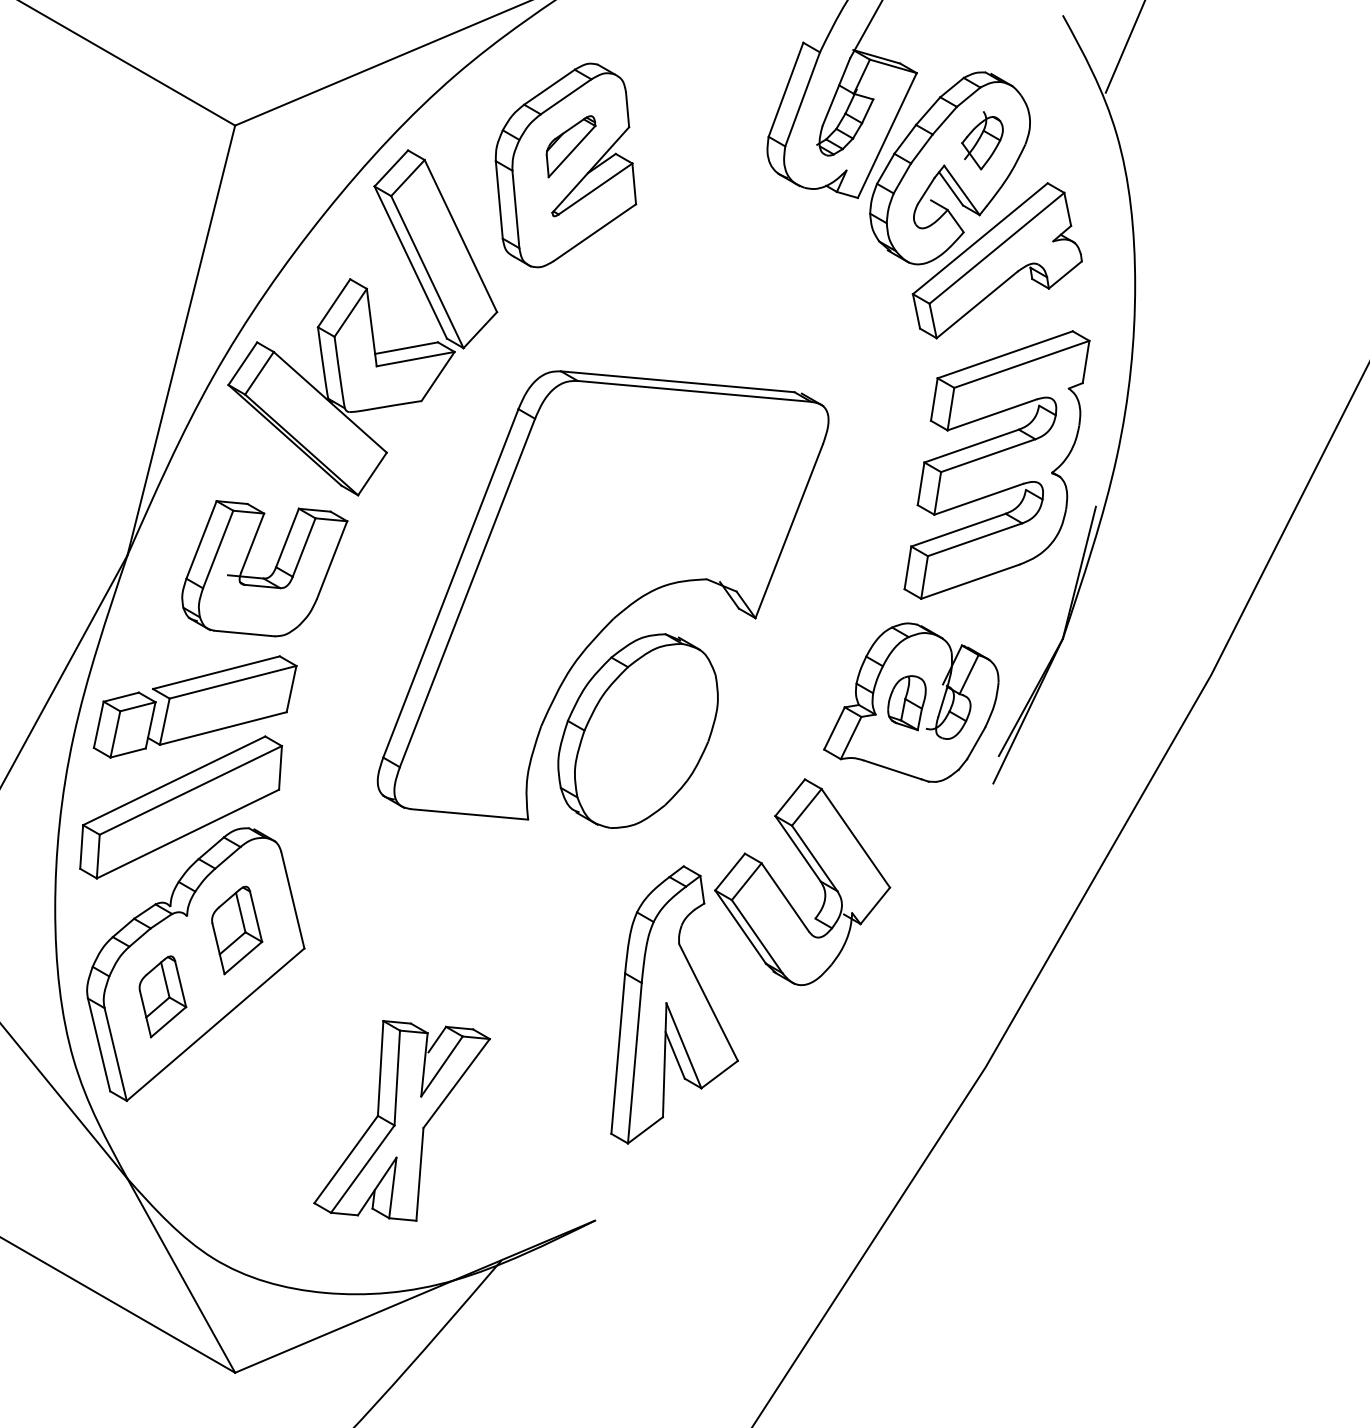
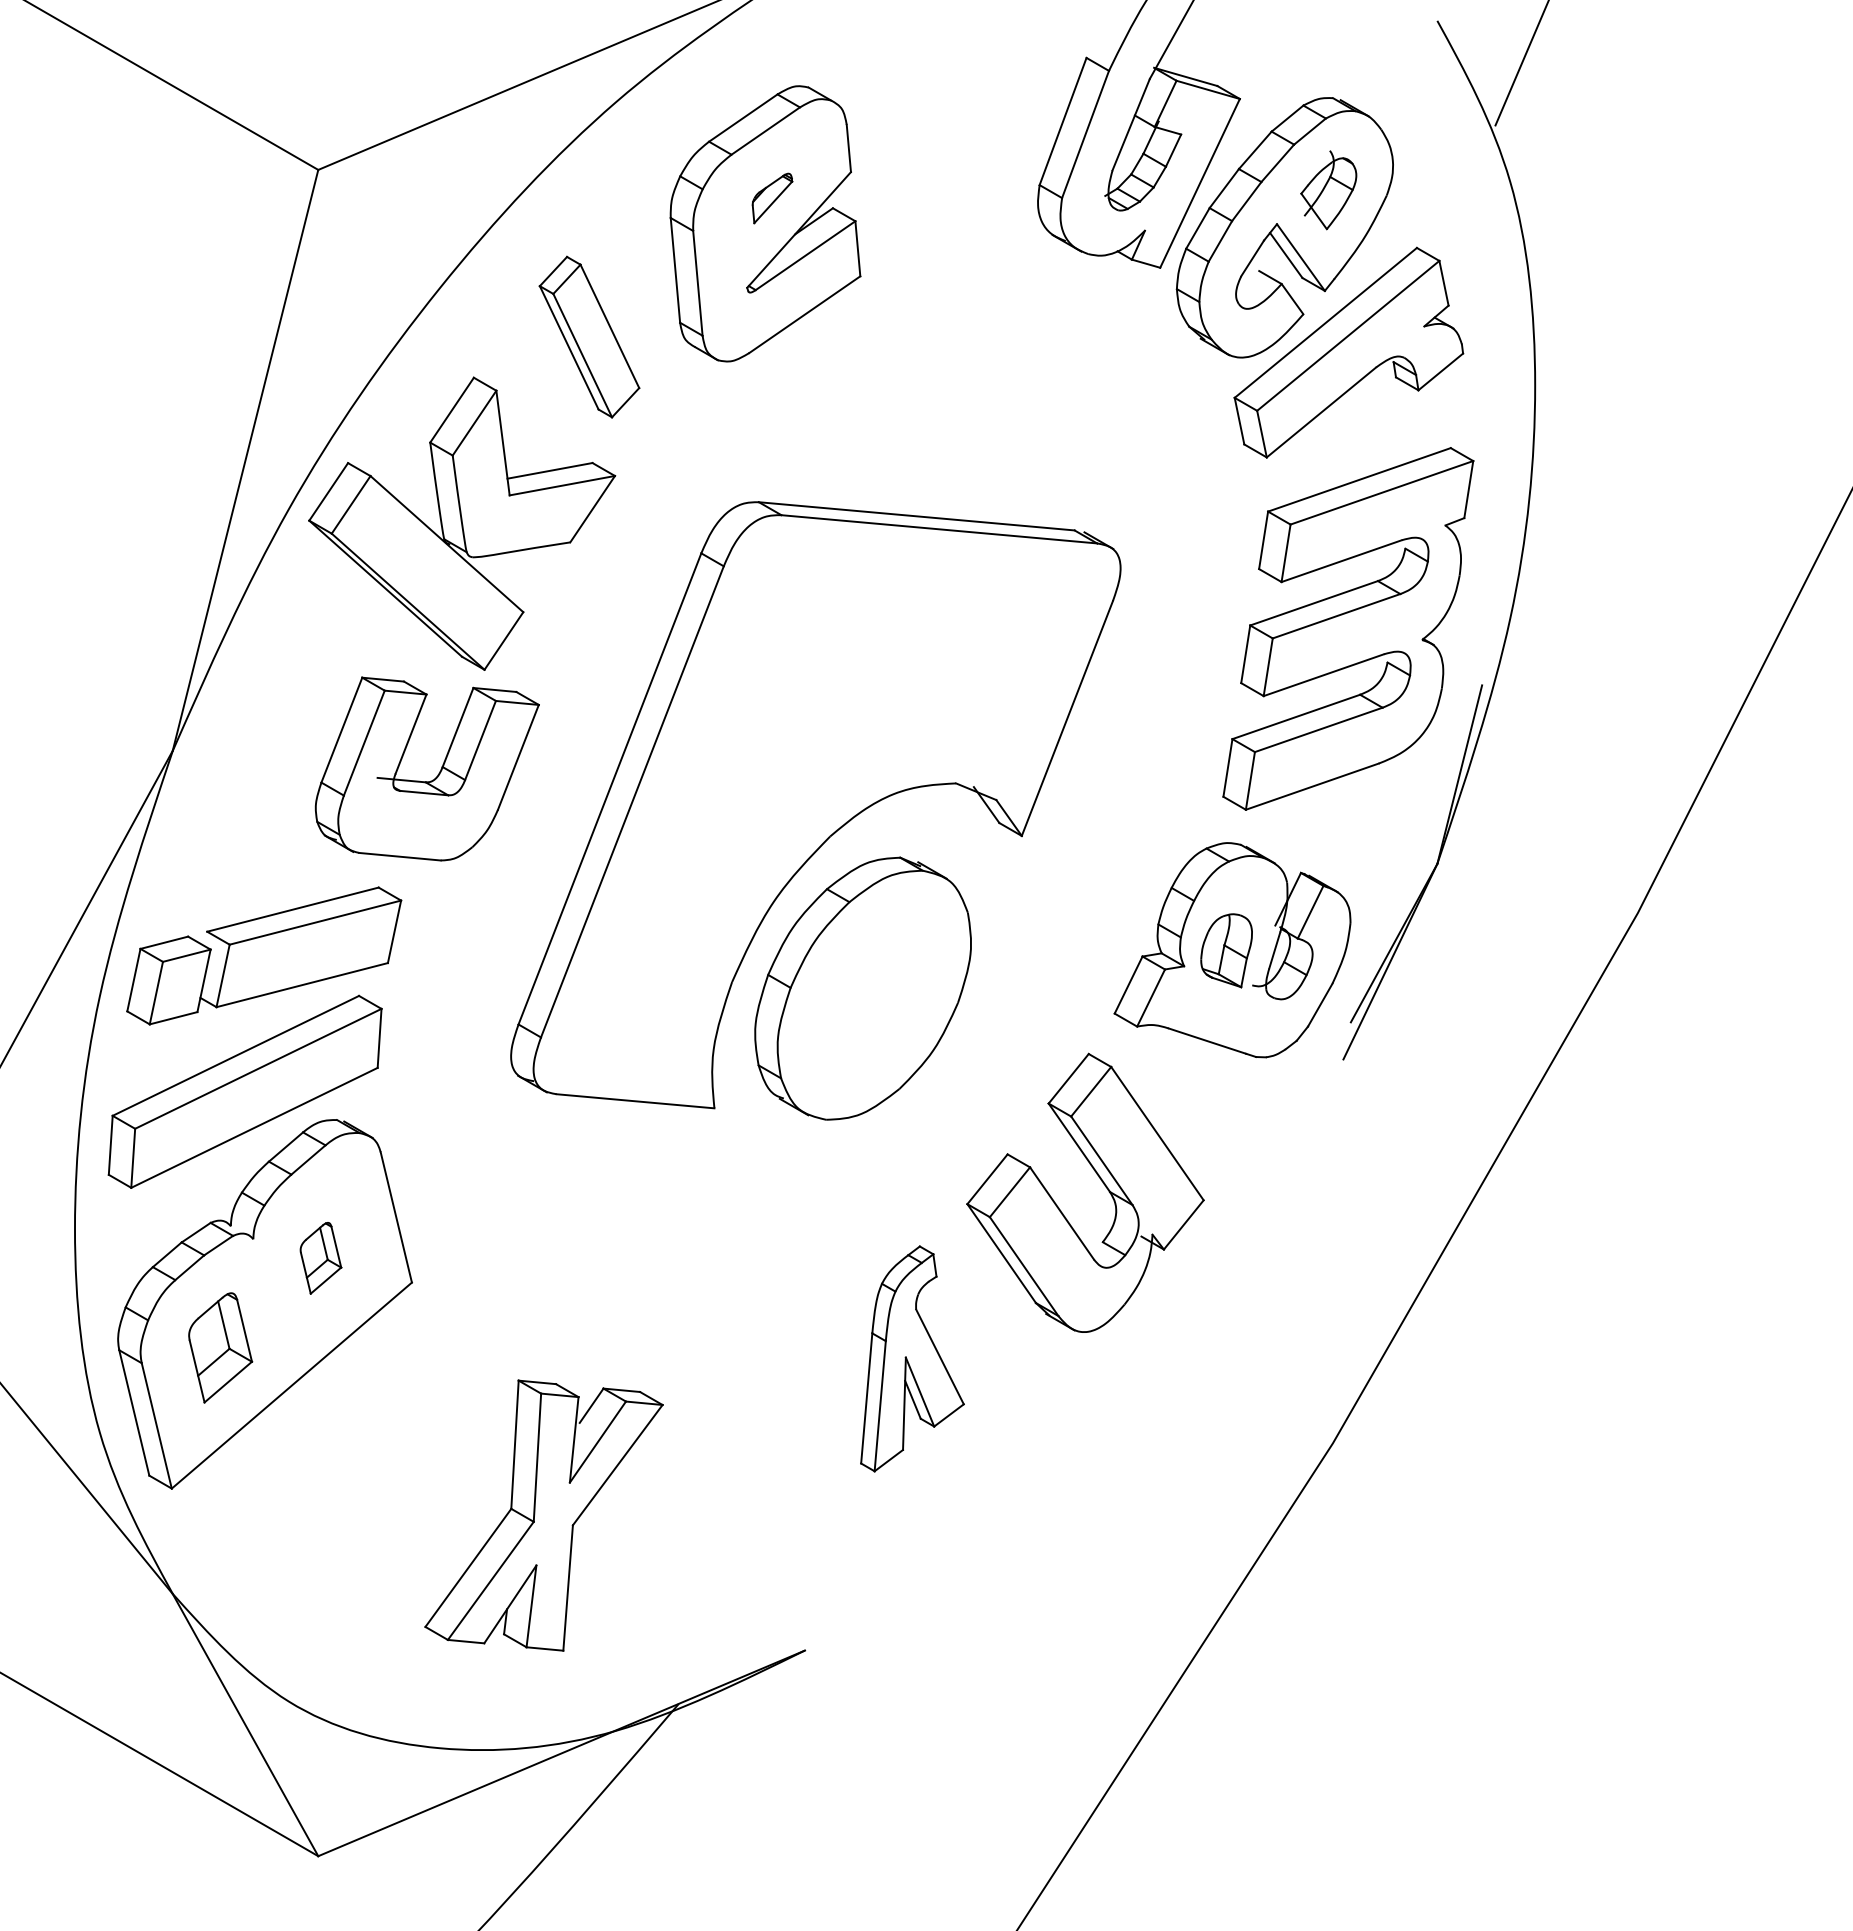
part: (571, 146) -> (772, 198), size x0.6
part: (435, 248) -> (589, 336), size x0.6
part: (272, 572) -> (437, 774), moved
part: (236, 930) -> (320, 1258), size x0.6
part: (674, 1004) -> (912, 1358), size x0.6

